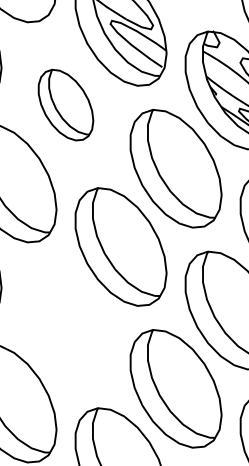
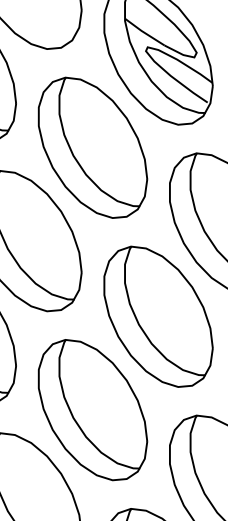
part: (65, 104) -> (92, 147), size x1.67
part: (65, 325) -> (92, 410), added

